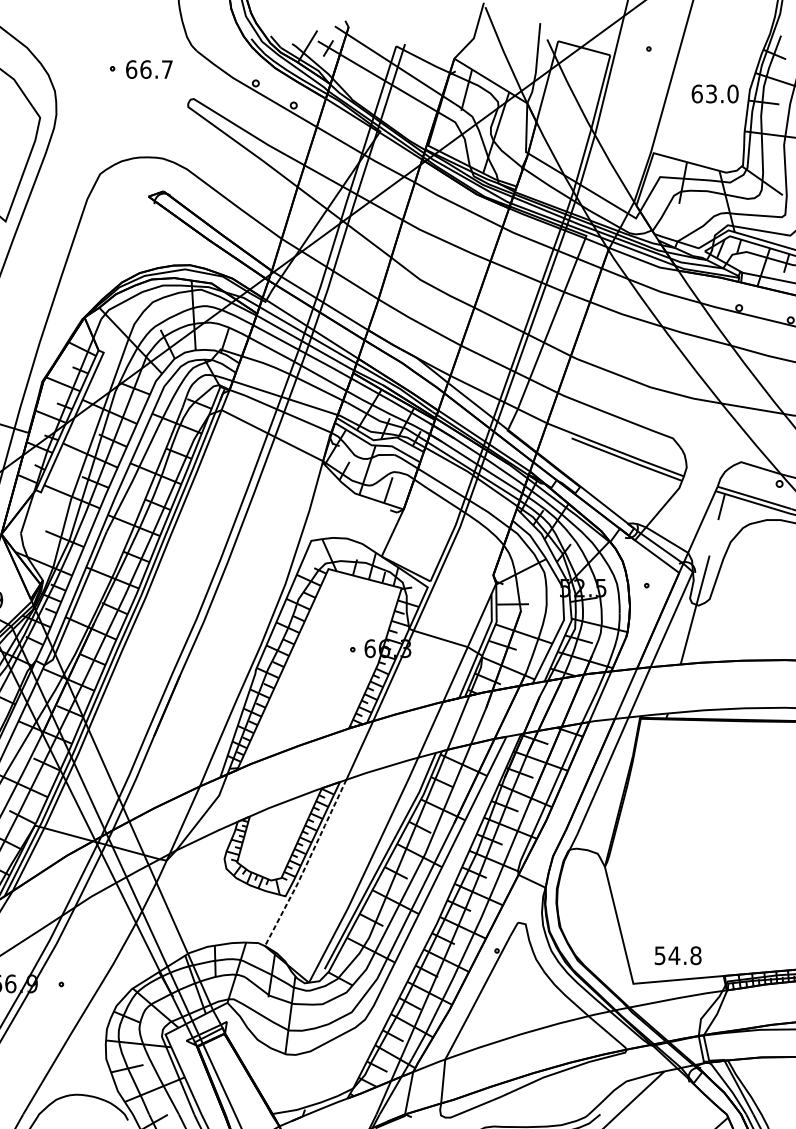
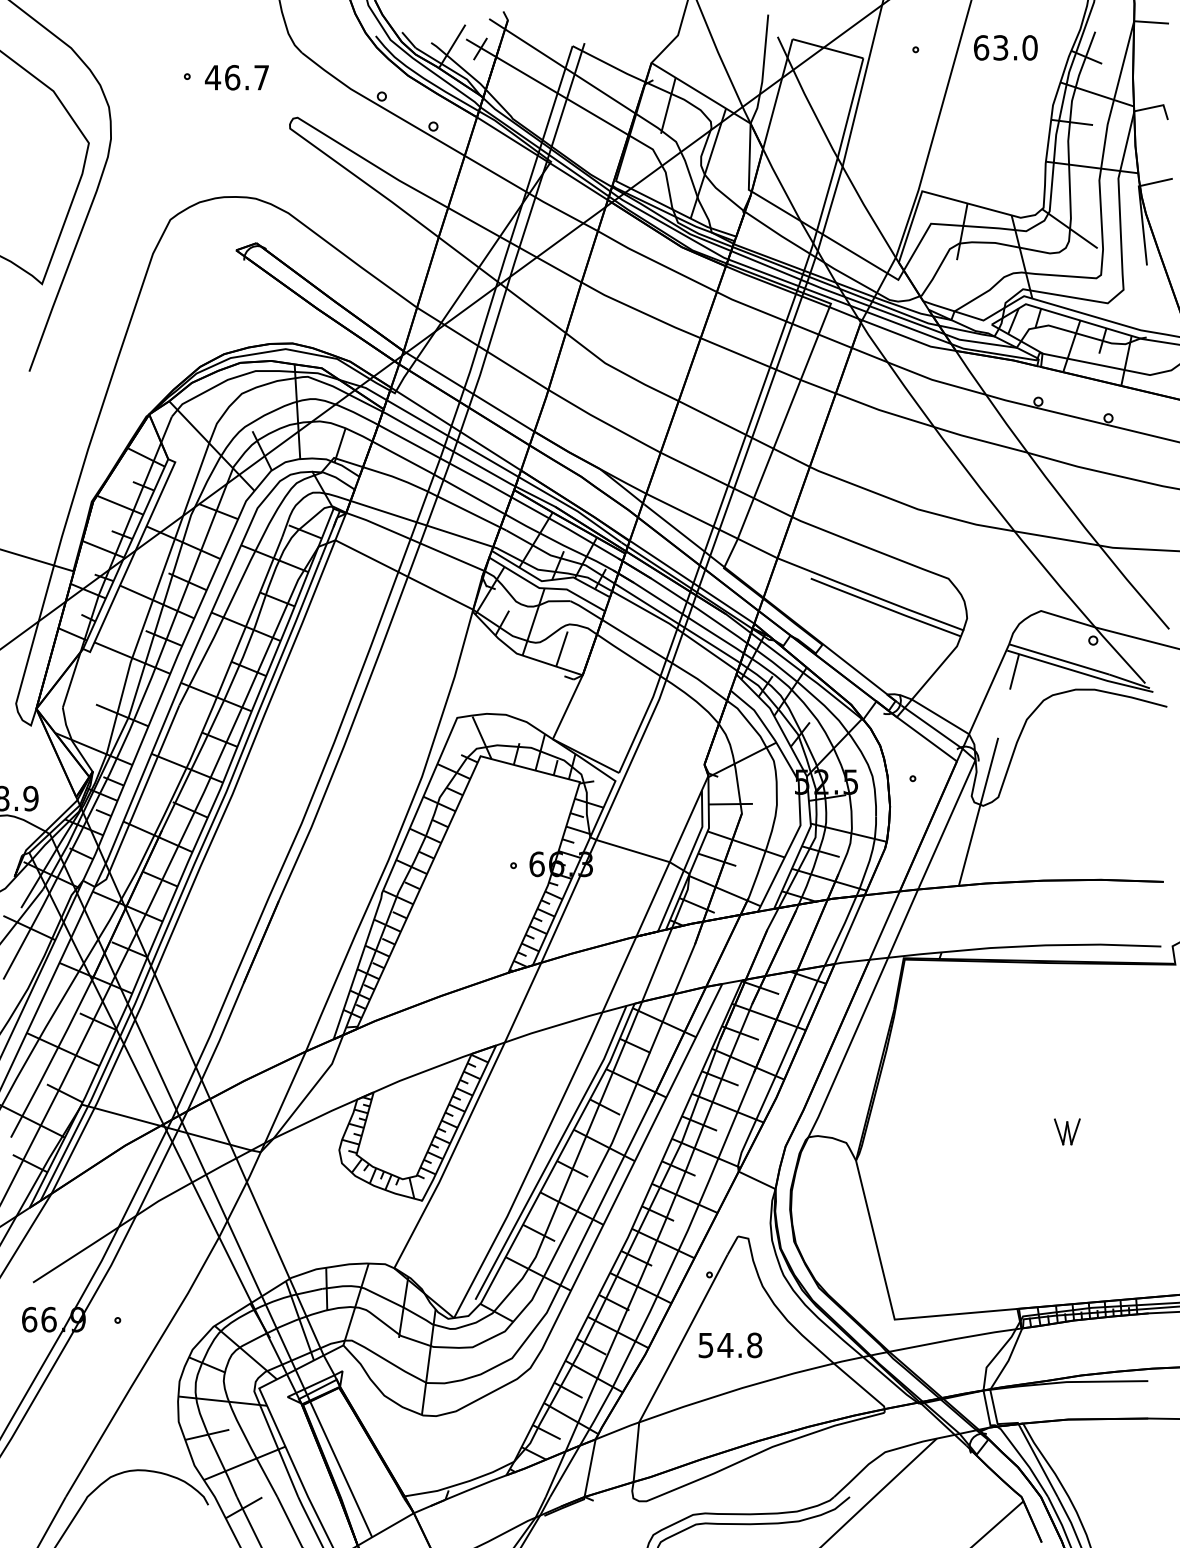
text: (131, 69) -> (212, 77), 66.7 -> 46.7
text: (714, 93) -> (1005, 47), moved
part: (760, 845) -> (1067, 1131), added
line: (307, 863) -> (451, 1156), dashed -> solid
text: (678, 955) -> (730, 1345), moved

